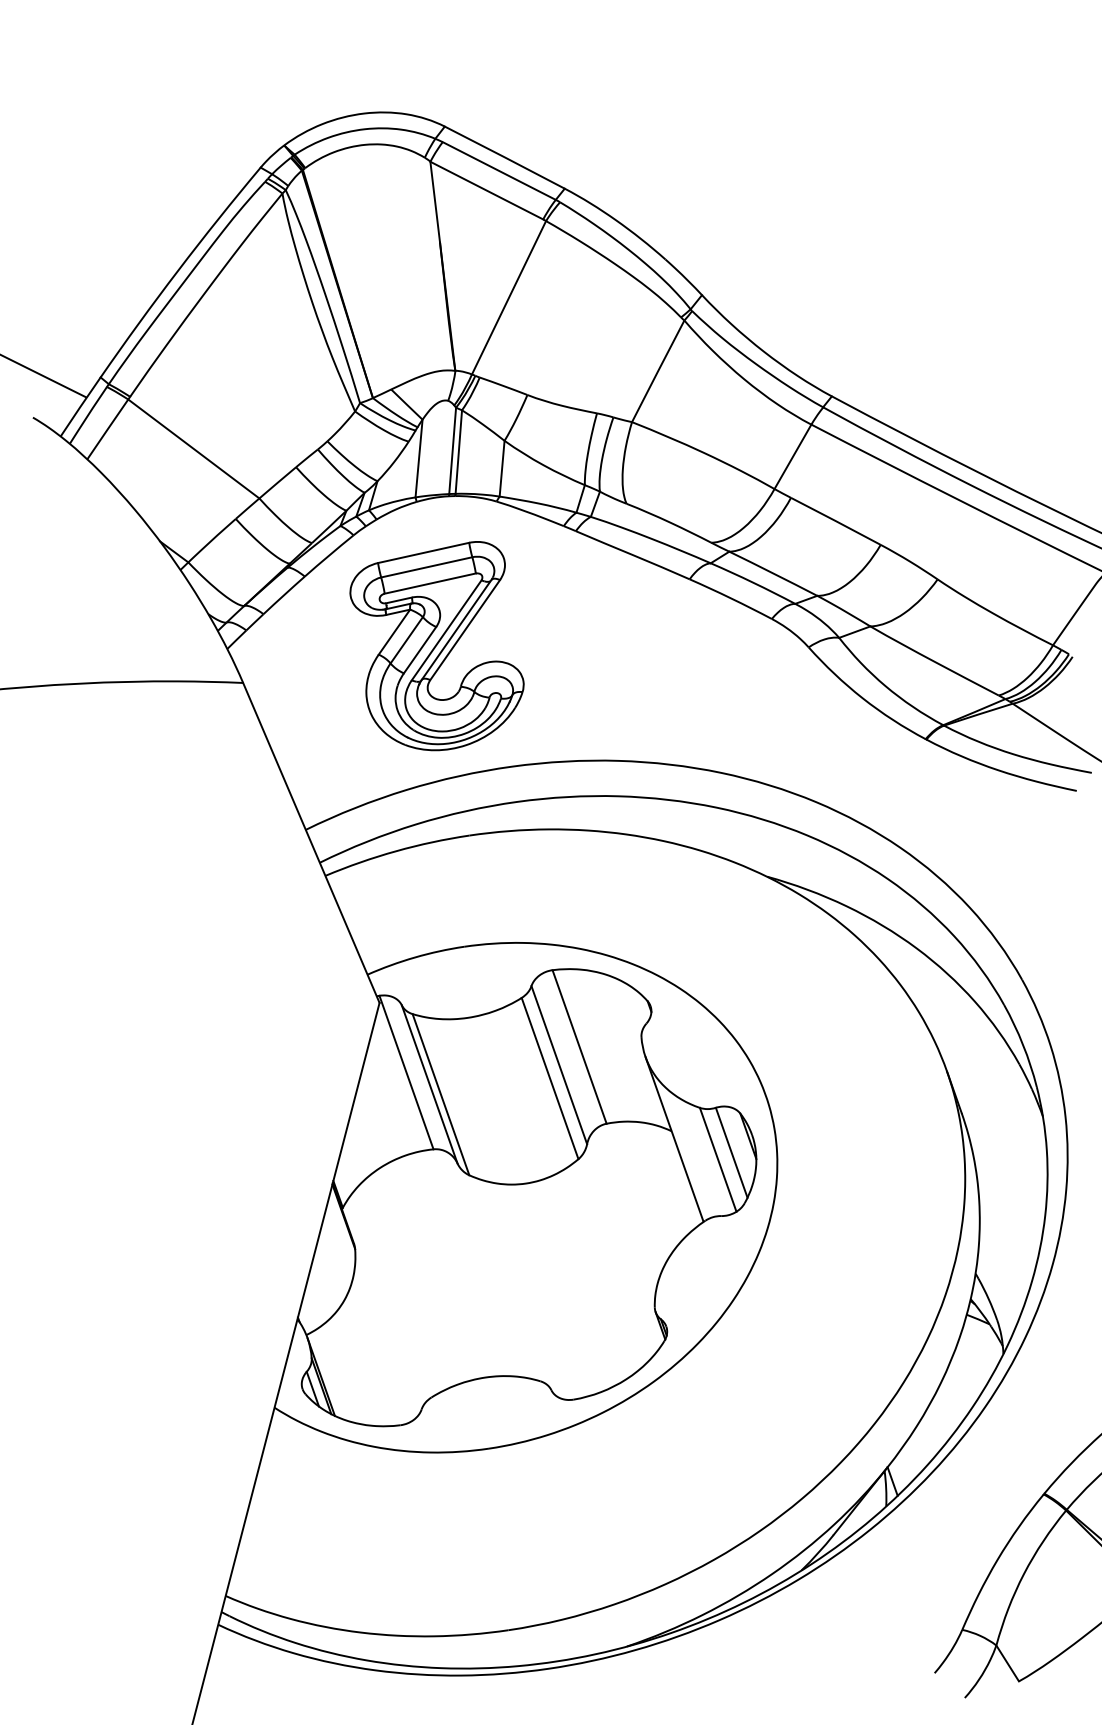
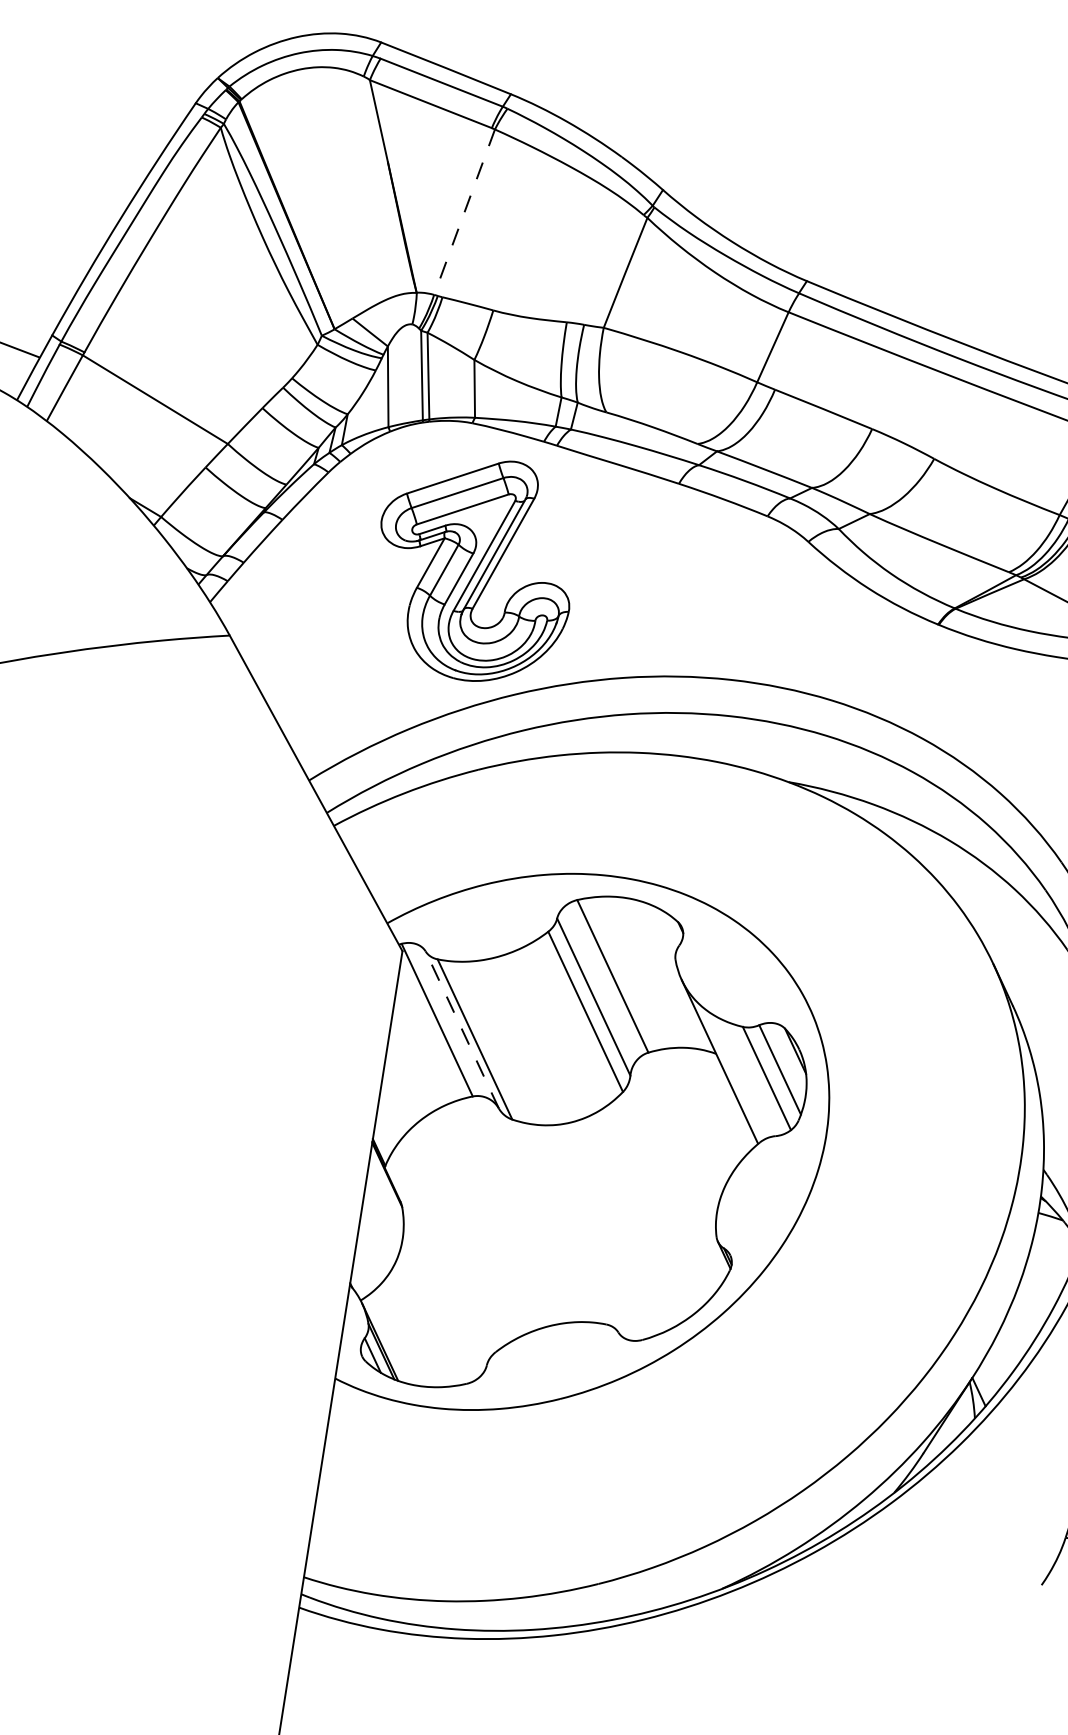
line: (508, 298) -> (464, 213), solid -> dashed
part: (436, 646) -> (475, 573), moved
line: (429, 1084) -> (462, 1030), solid -> dashed

